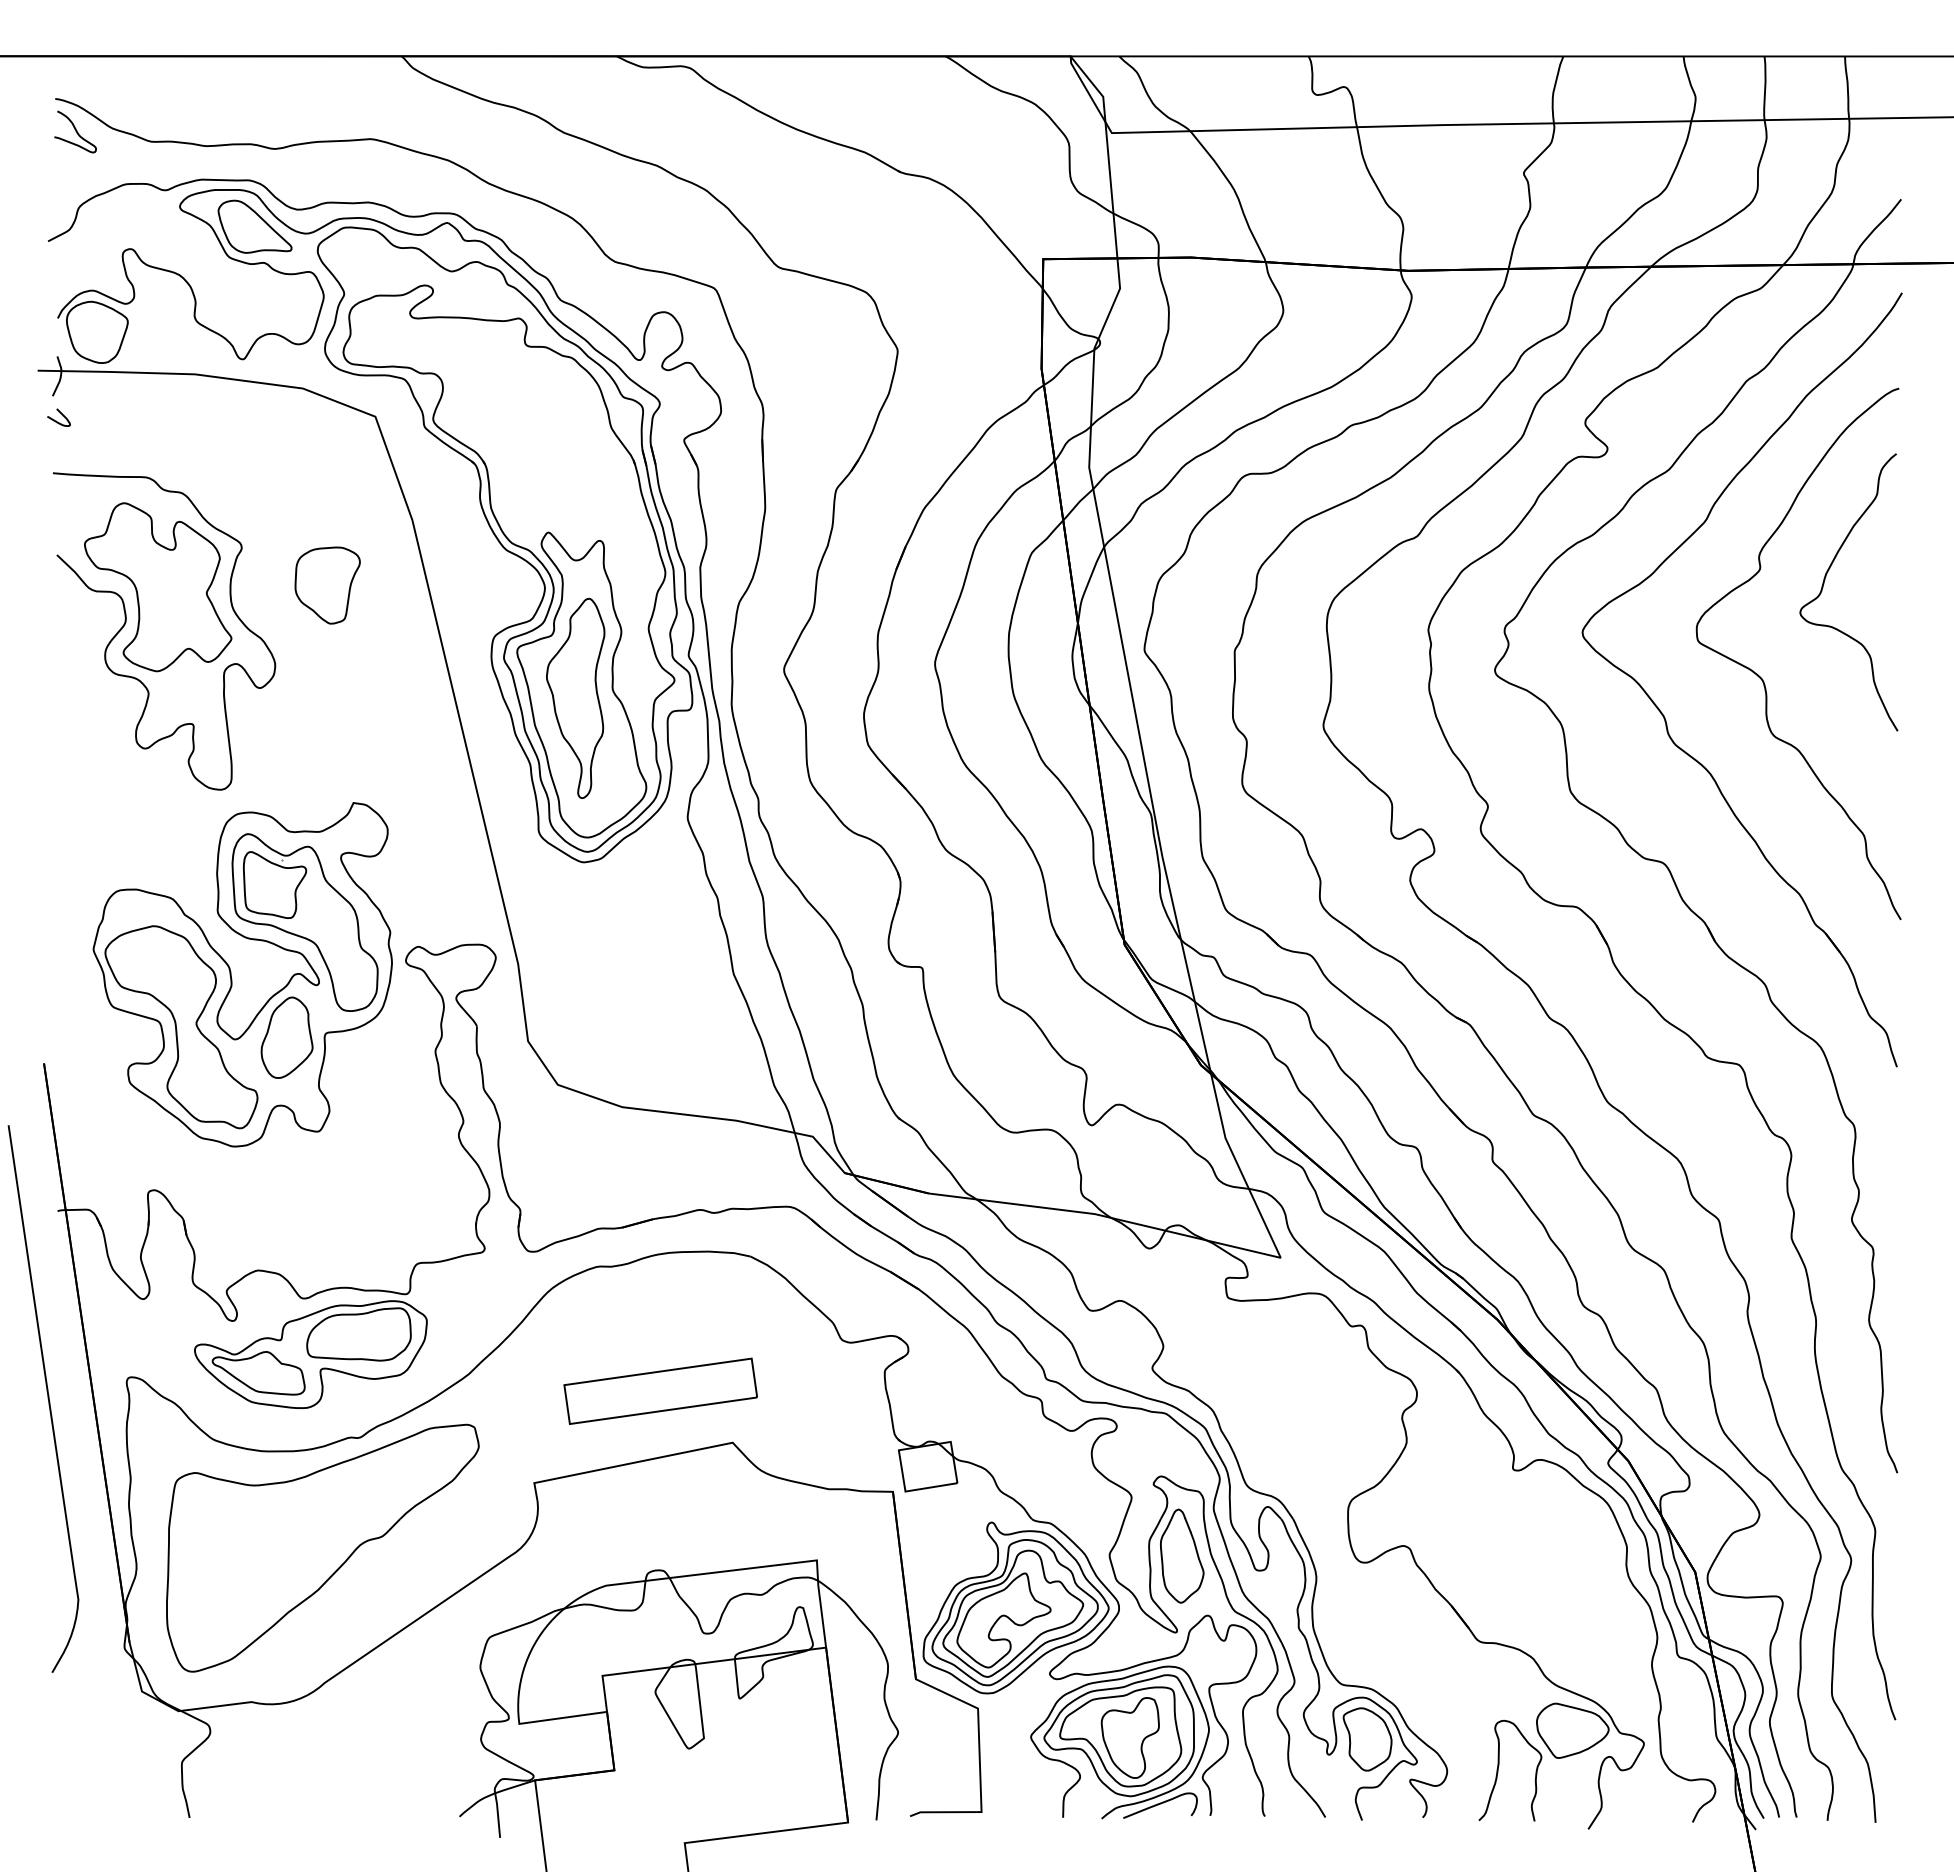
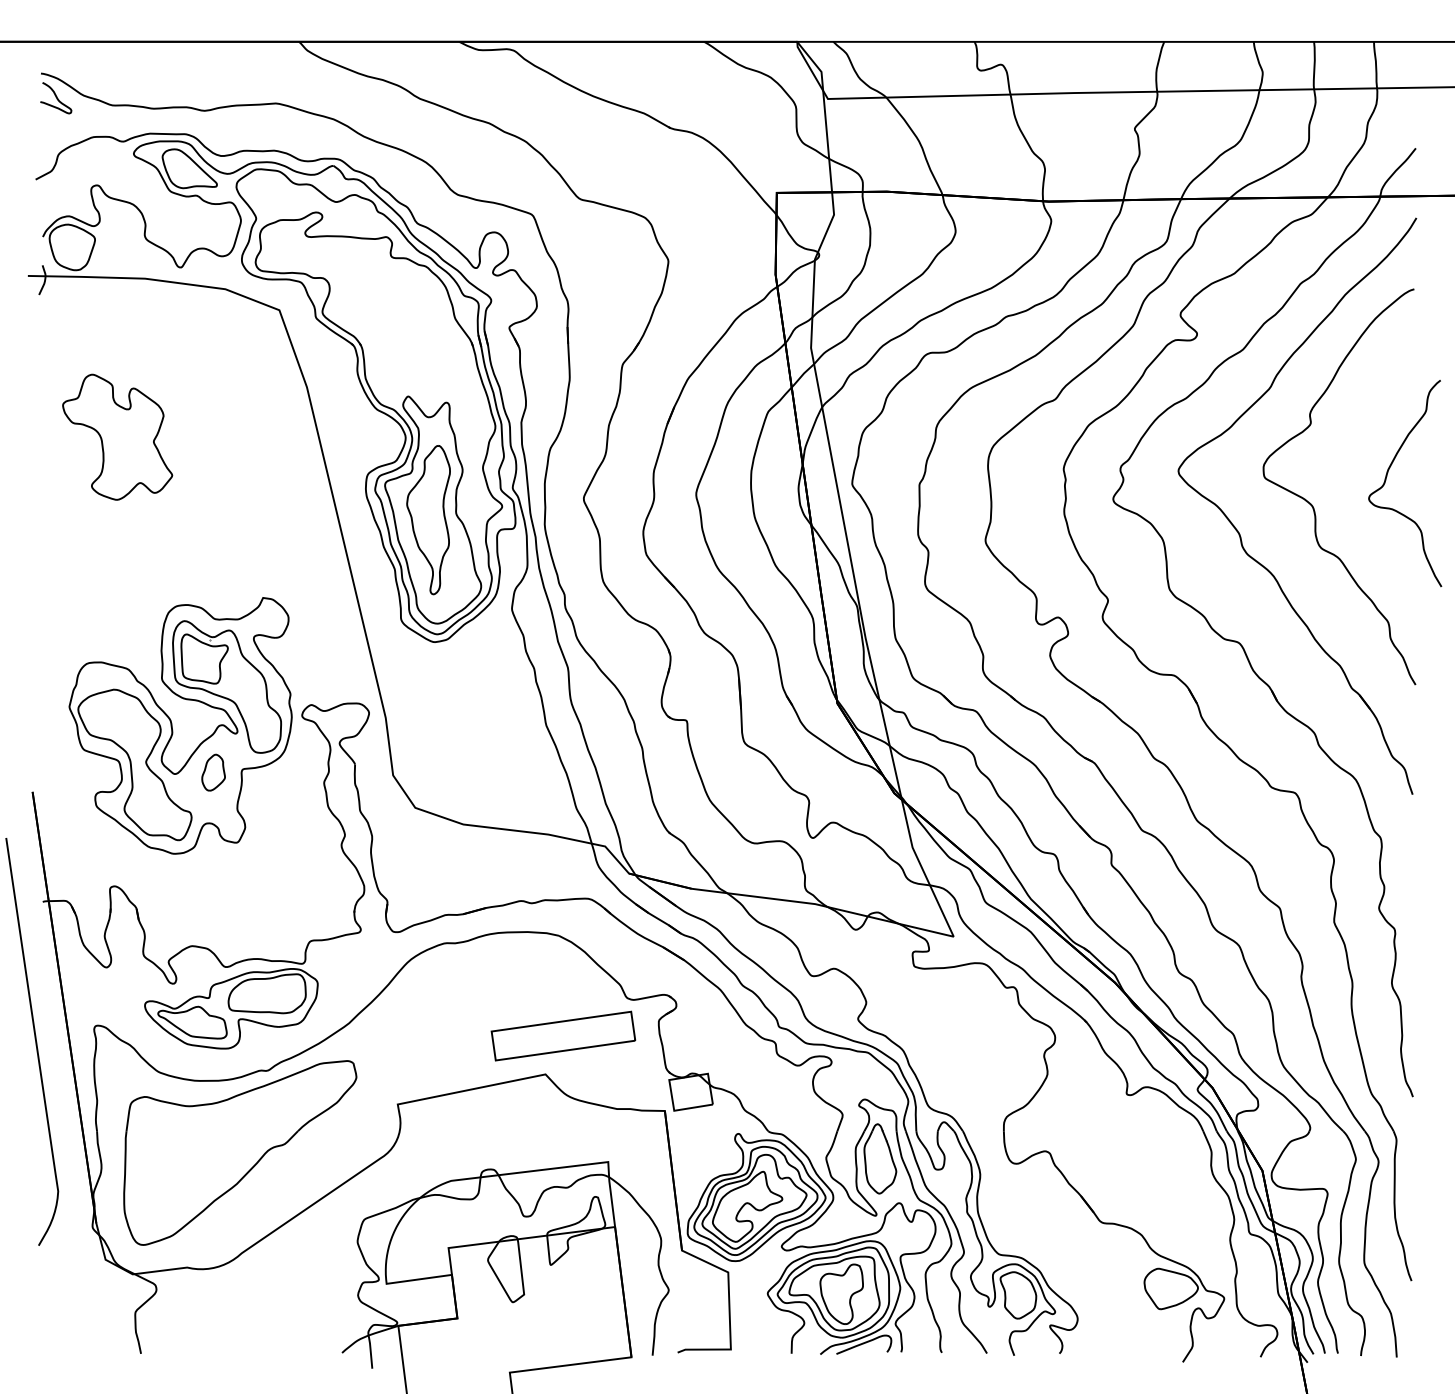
curve: (56, 420) -> (41, 313), removed
curve: (1824, 584) -> (1387, 477), moved
part: (327, 585) -> (243, 435), removed
curve: (126, 622) -> (94, 463), removed
part: (286, 1037) -> (213, 772), size x0.6
part: (660, 1390) -> (563, 1035), moved
curve: (1499, 1766) -> (1116, 1315), removed

